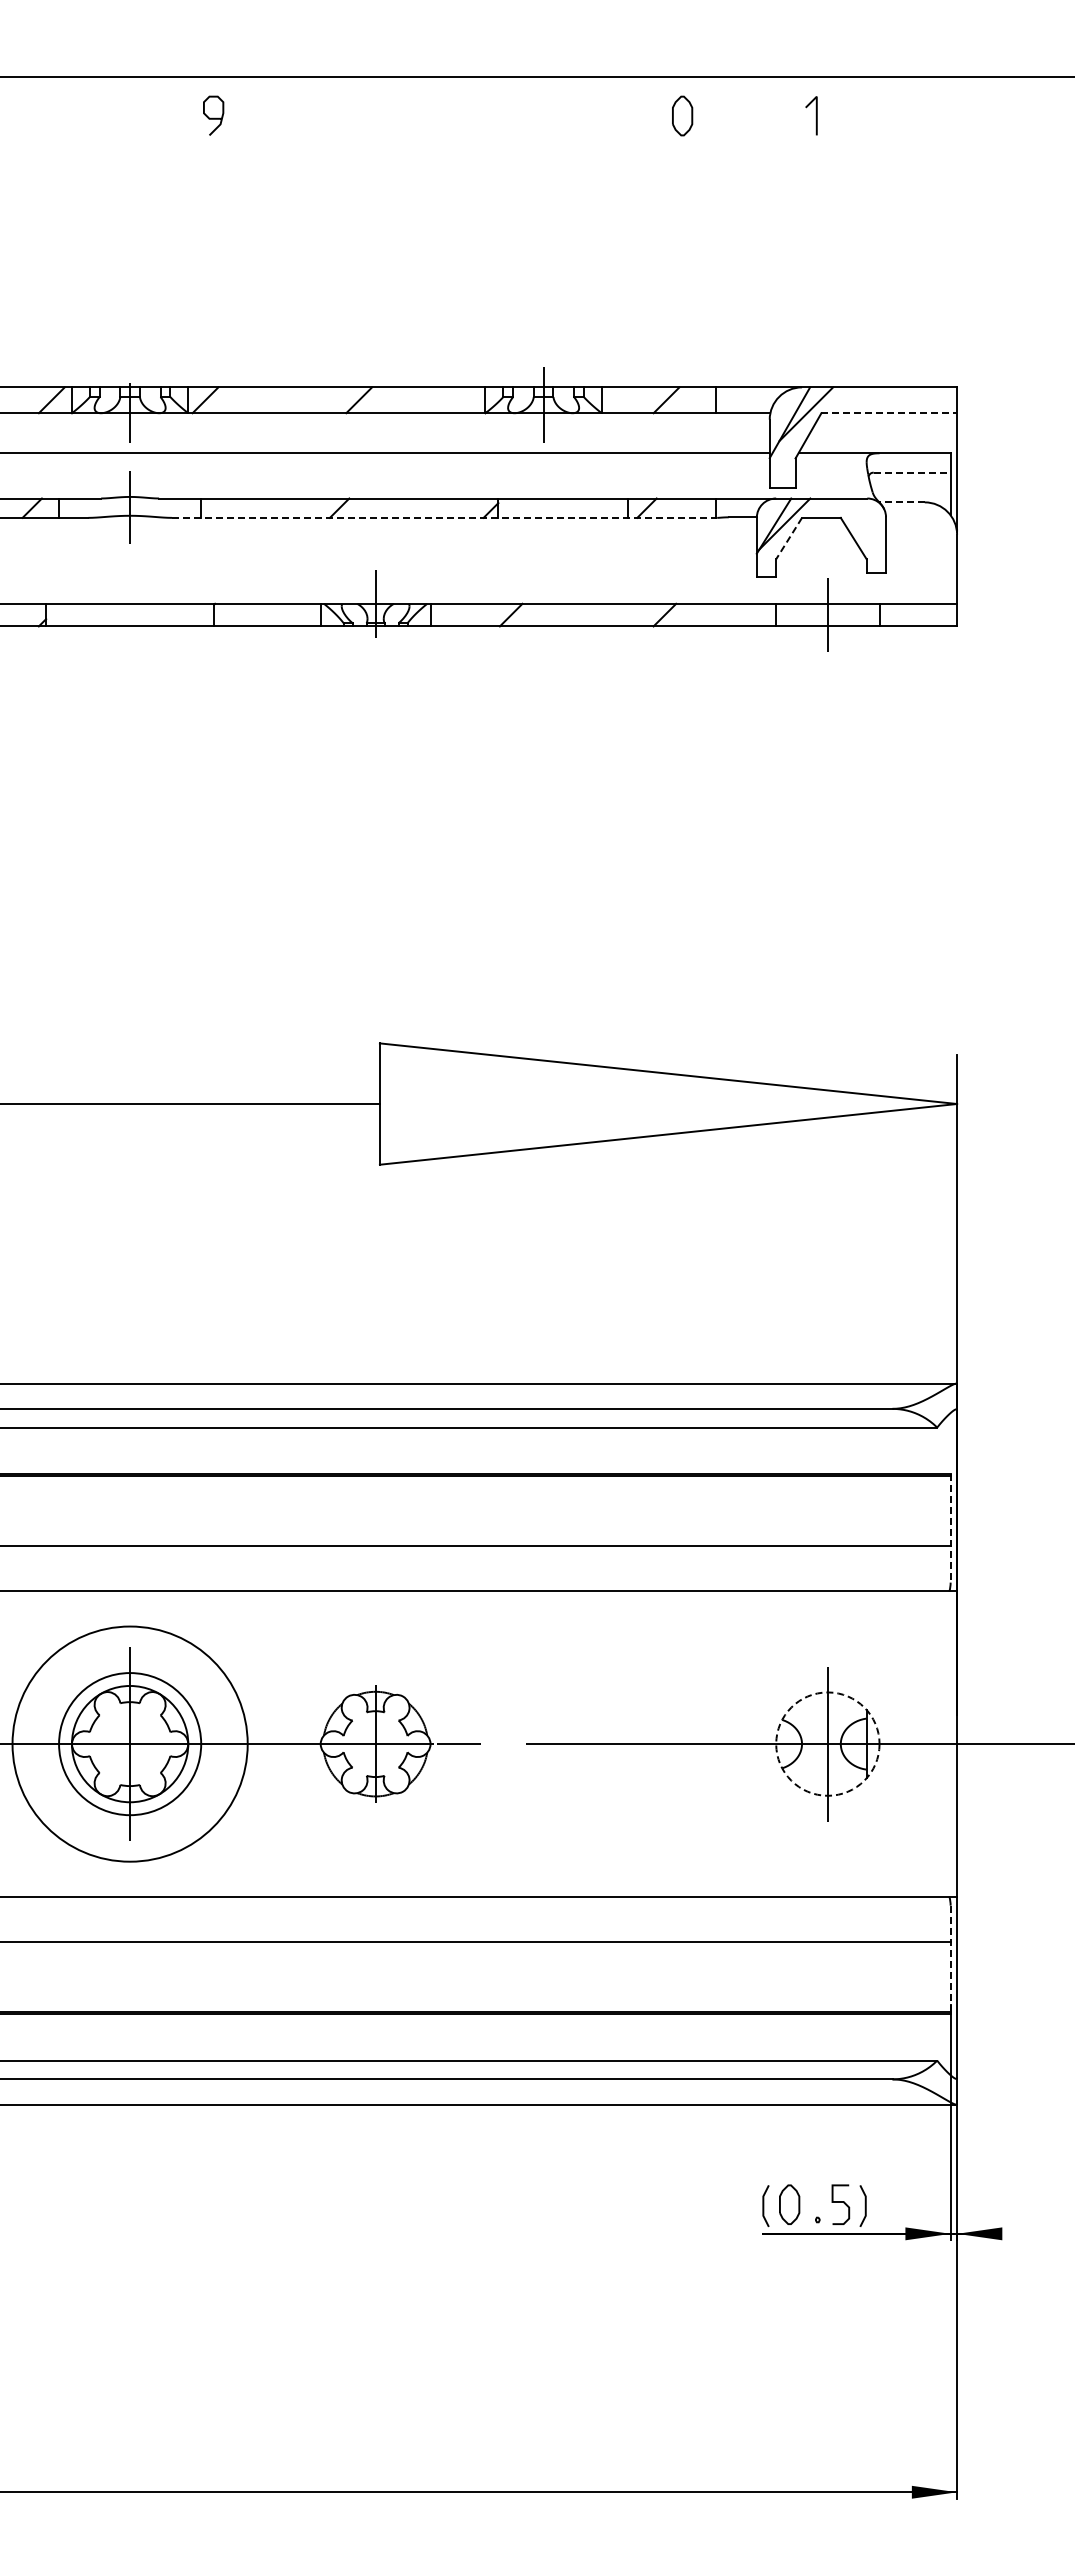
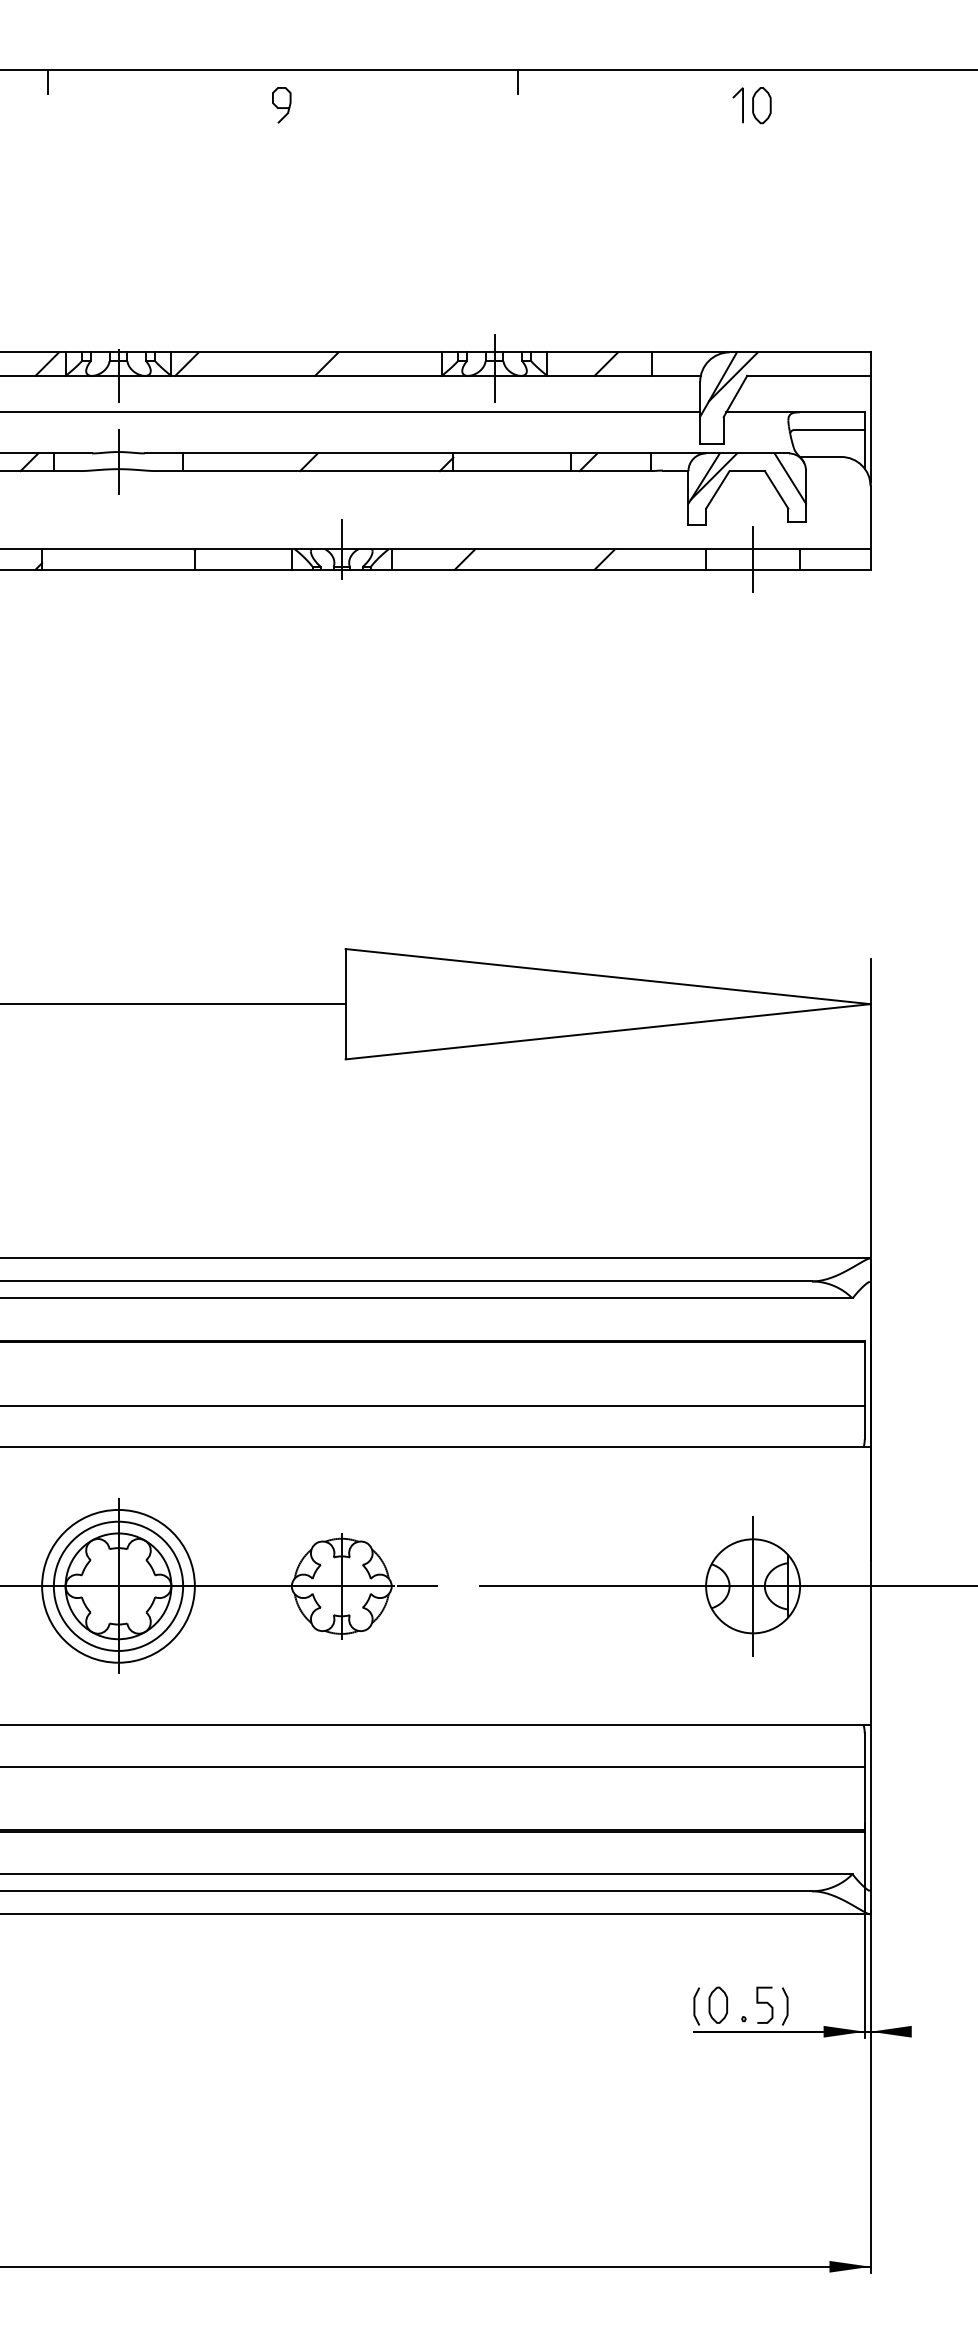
line: (52, 90) -> (47, 82), added
line: (569, 90) -> (518, 82), added
part: (682, 115) -> (761, 105), moved
curve: (213, 117) -> (281, 106), moved
line: (889, 413) -> (809, 376), dashed -> solid
line: (912, 472) -> (830, 429), dashed -> solid
line: (902, 502) -> (820, 457), dashed -> solid
line: (444, 517) -> (404, 470), dashed -> solid
line: (868, 525) -> (790, 478), added
line: (788, 538) -> (717, 489), dashed -> solid
line: (950, 1528) -> (864, 1390), dashed -> solid
circle: (827, 1743) -> (752, 1585), dashed -> solid
circle: (130, 1744) -> (118, 1586), size x0.71
line: (950, 1960) -> (864, 1783), dashed -> solid

